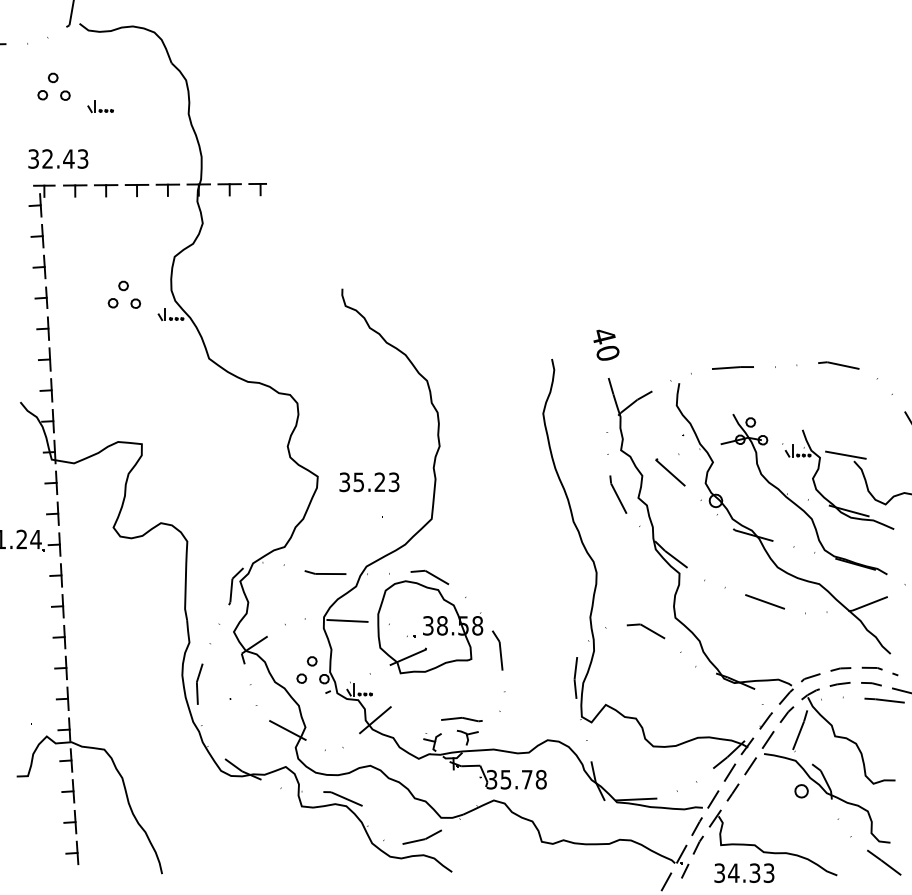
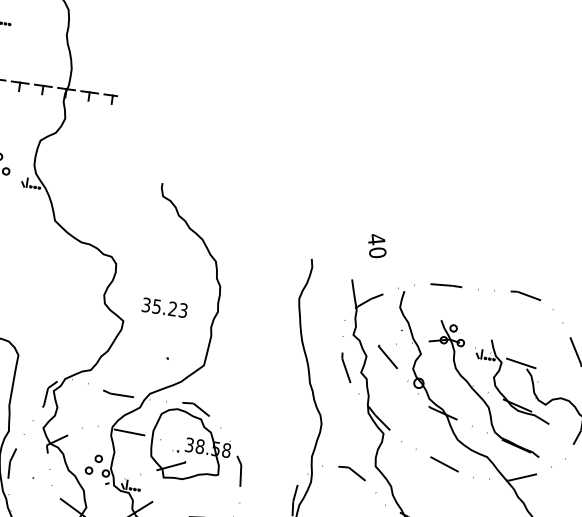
text: (606, 344) -> (377, 246), moved
text: (369, 482) -> (164, 308), moved

